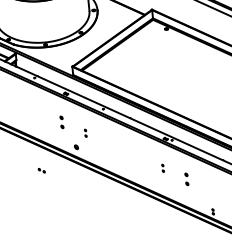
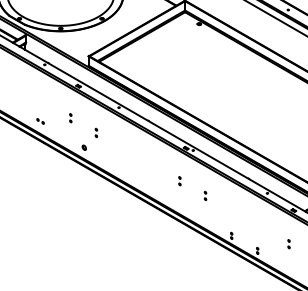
part: (61, 122) -> (70, 118), size x0.62
part: (41, 170) -> (40, 121), moved
part: (186, 178) -> (205, 195), size x0.62

